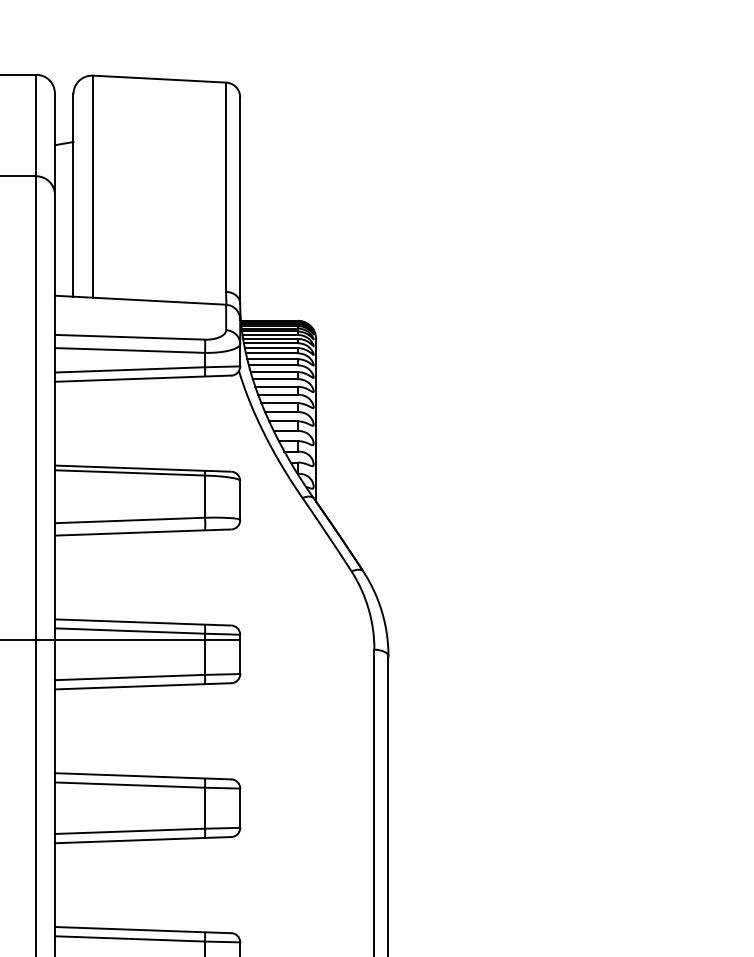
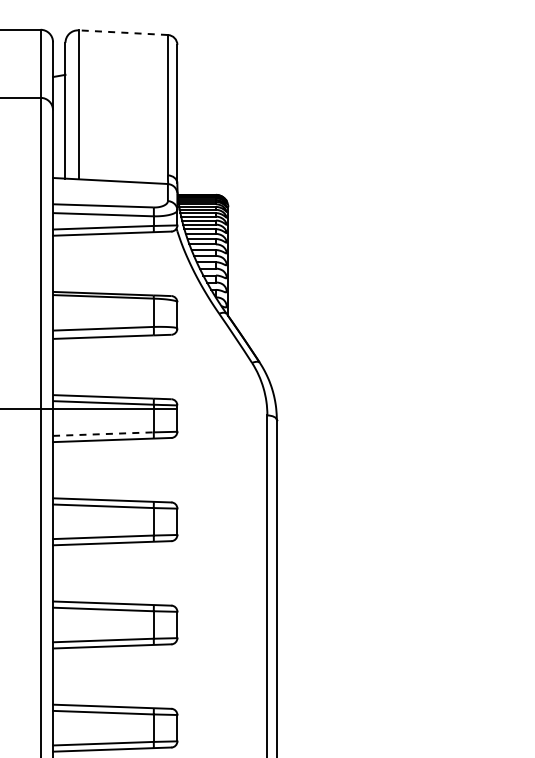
line: (159, 78) -> (123, 32), solid -> dashed
line: (130, 678) -> (103, 434), solid -> dashed

